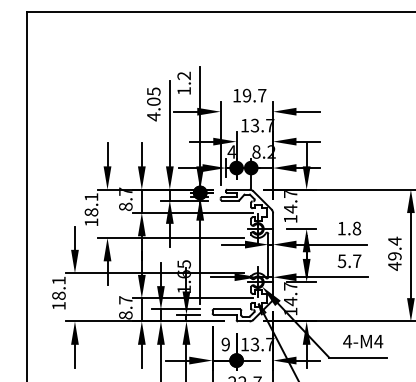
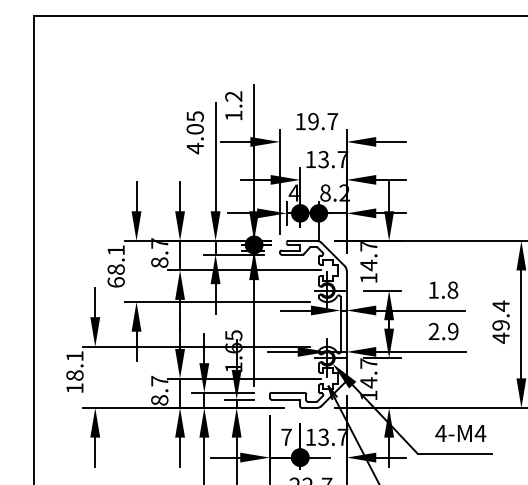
text: (91, 222) -> (116, 282), 18.1 -> 68.1
text: (349, 261) -> (443, 331), 5.7 -> 2.9
text: (225, 344) -> (286, 437), 9 -> 7

